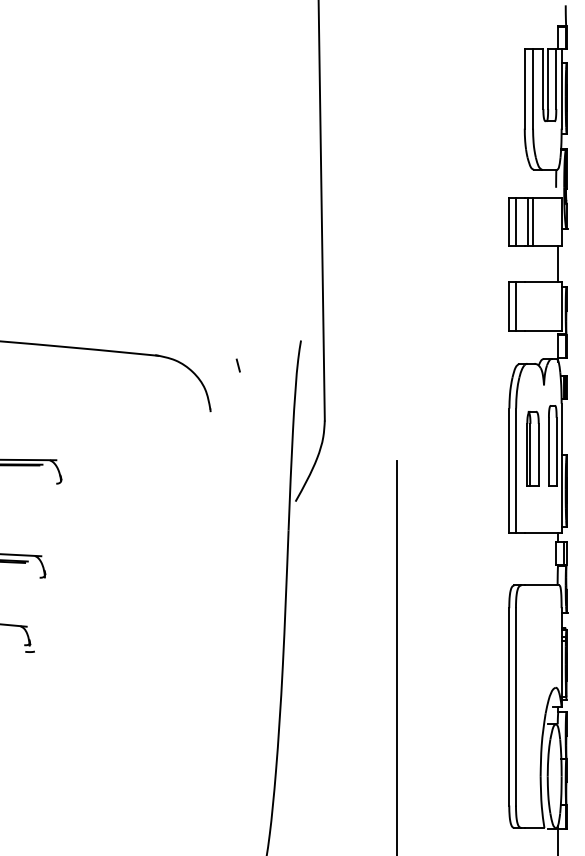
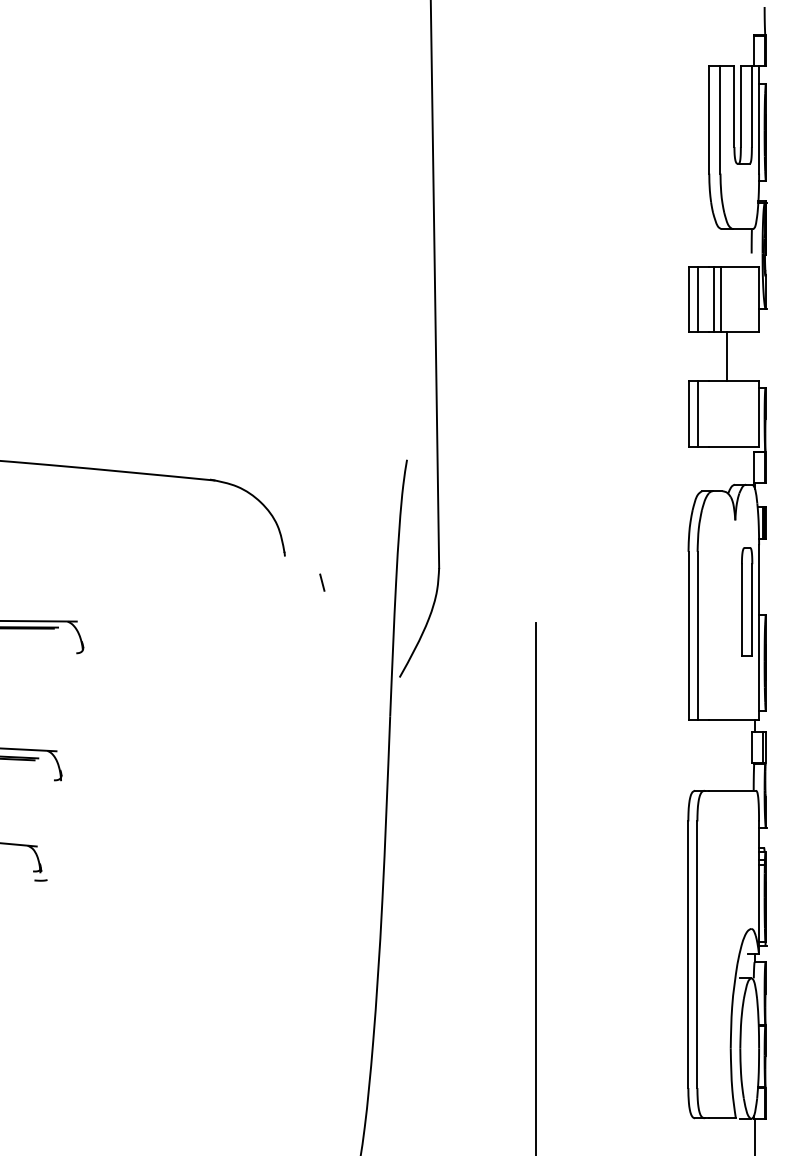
line: (558, 264) -> (726, 356), moved
line: (238, 365) -> (322, 582), moved
part: (533, 448) -> (720, 605), removed

